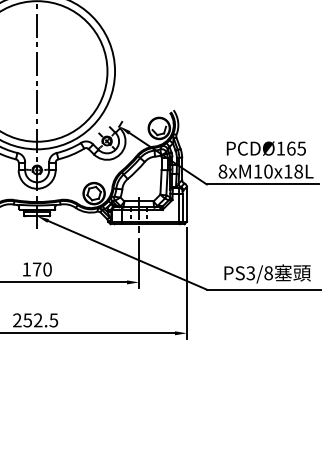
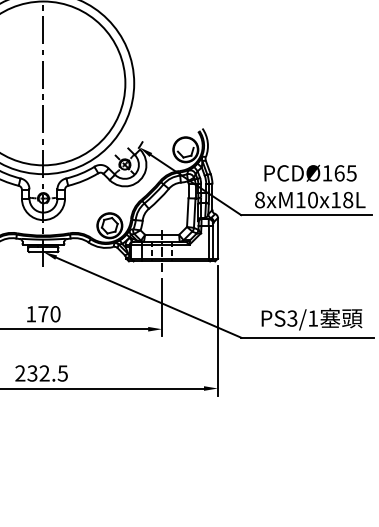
text: (268, 273) -> (313, 318), PS3/8 -> PS3/1
text: (27, 319) -> (32, 372), 252.5 -> 232.5

